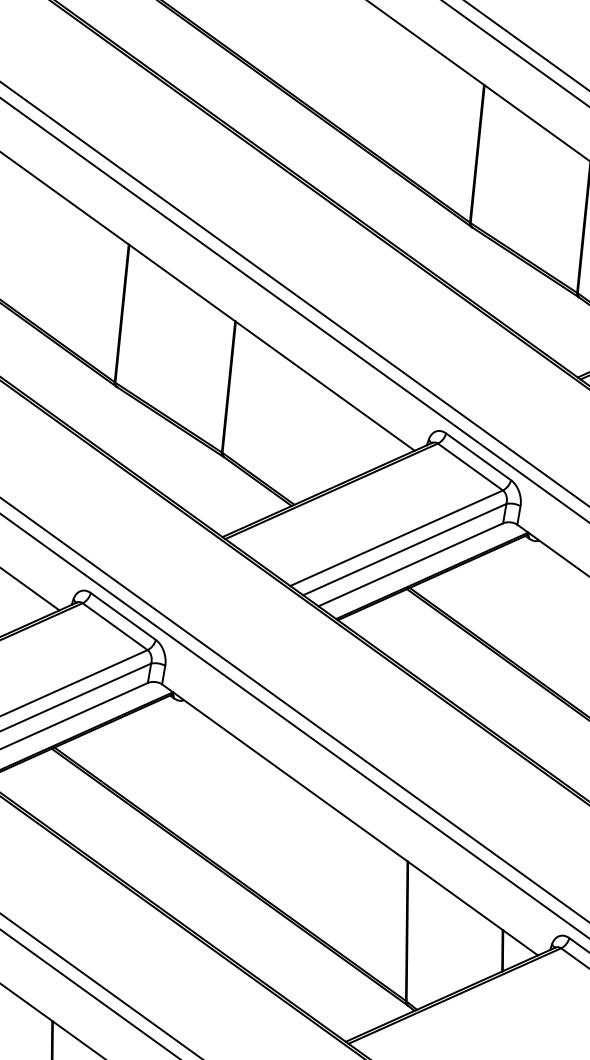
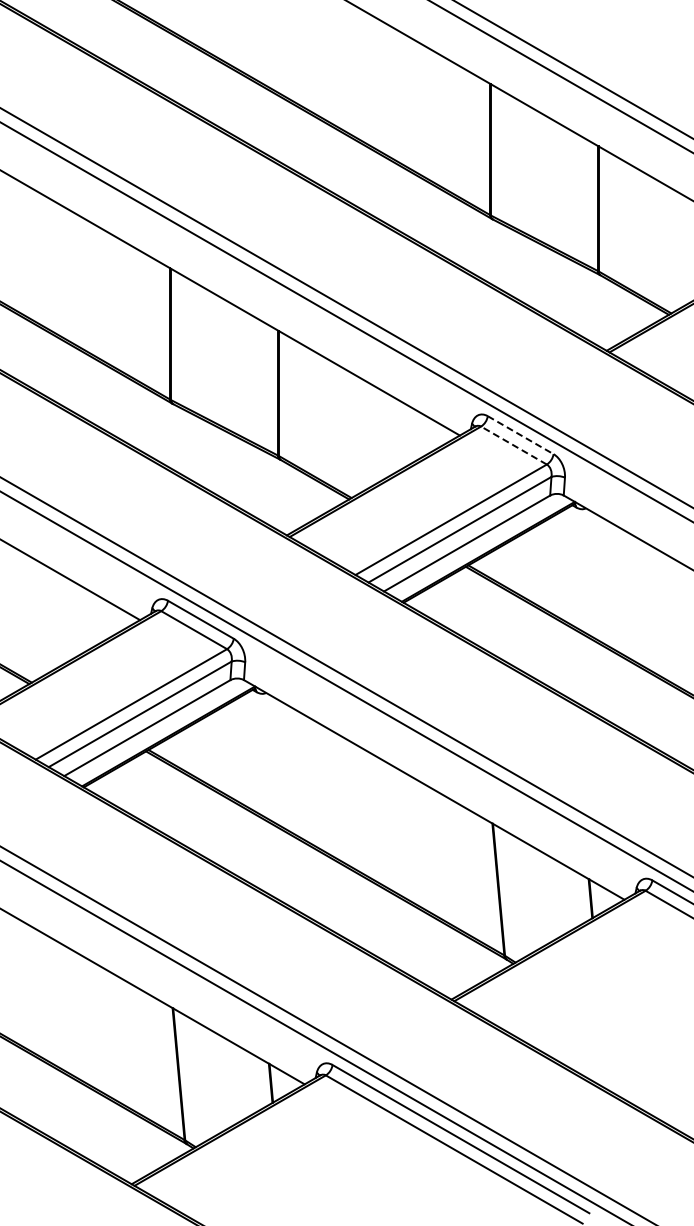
line: (478, 457) -> (520, 435), solid -> dashed
line: (469, 466) -> (513, 445), solid -> dashed

